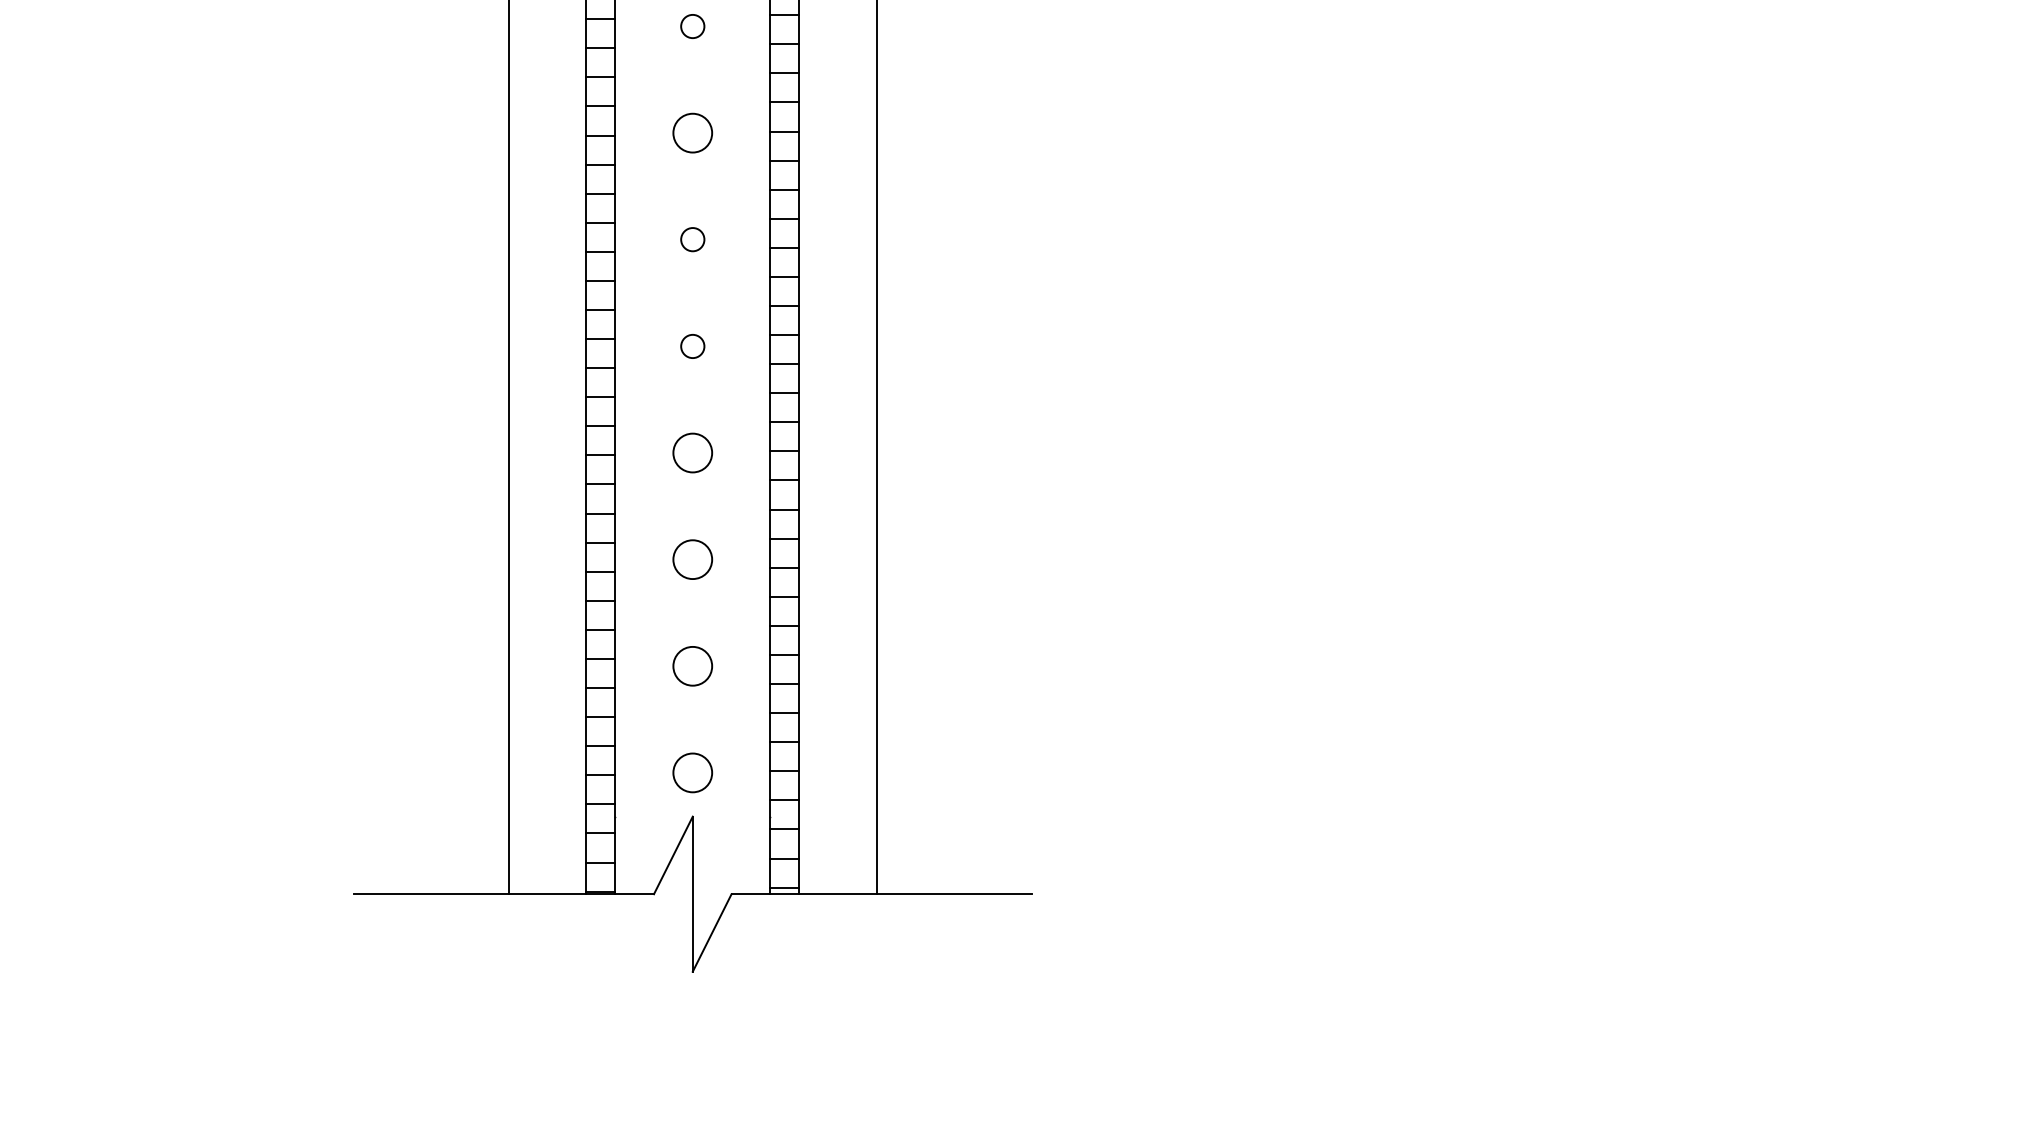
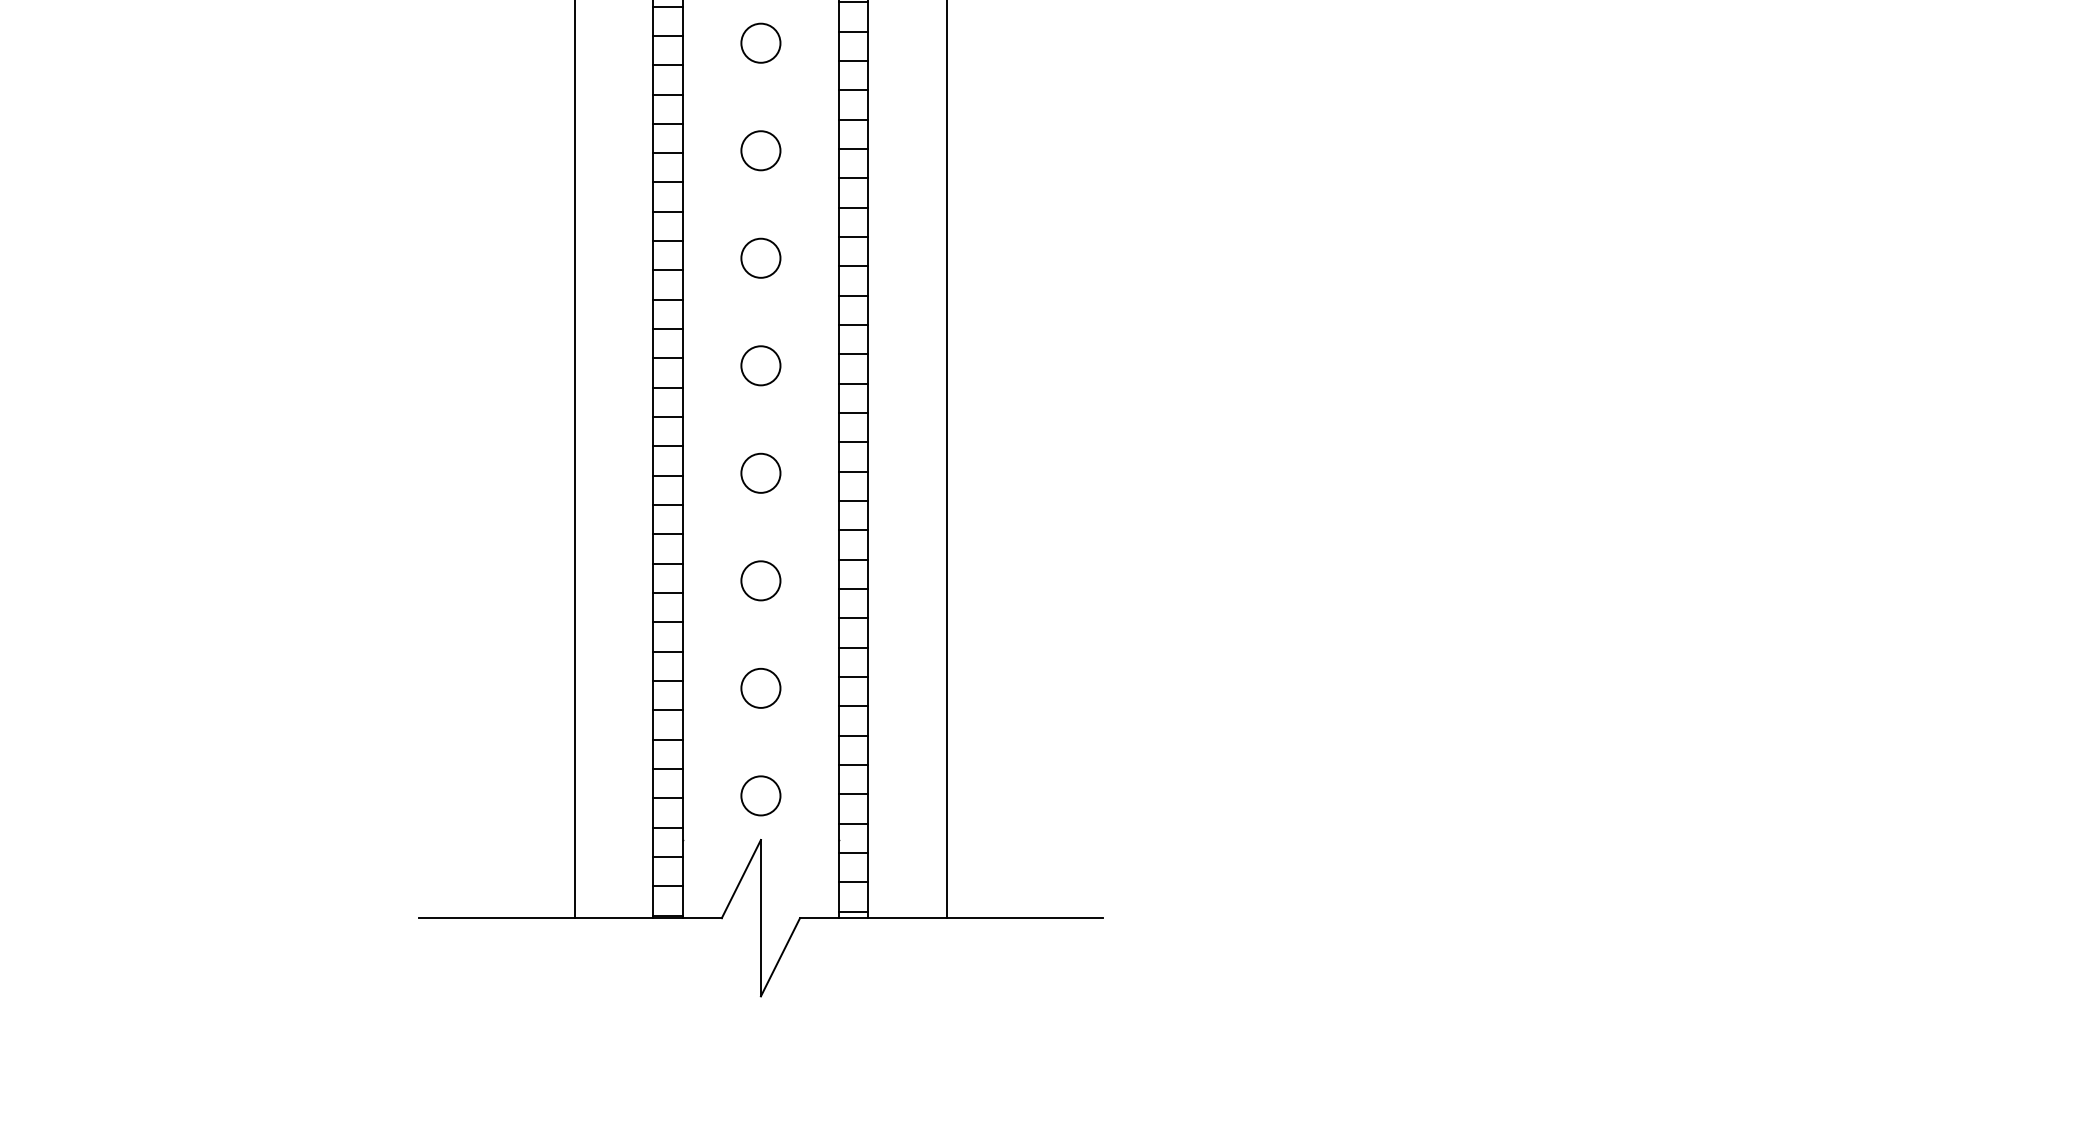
circle: (692, 25) -> (760, 42), size x1.67
circle: (692, 238) -> (760, 257), size x1.67
circle: (692, 346) -> (760, 365), size x1.67

